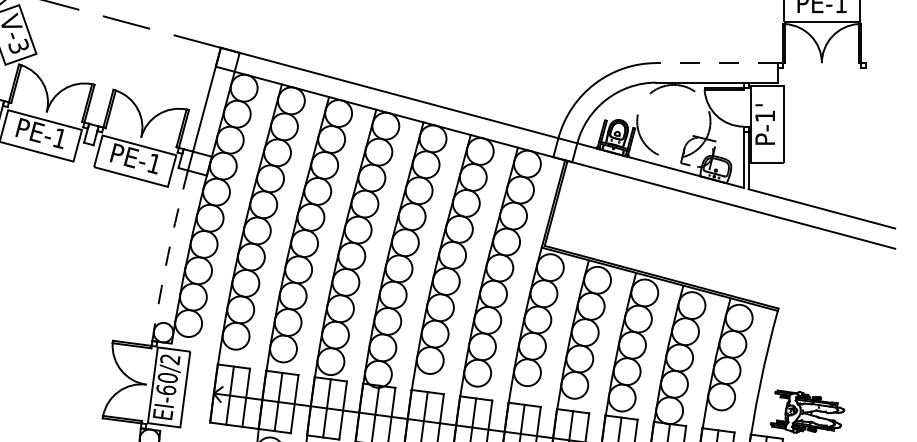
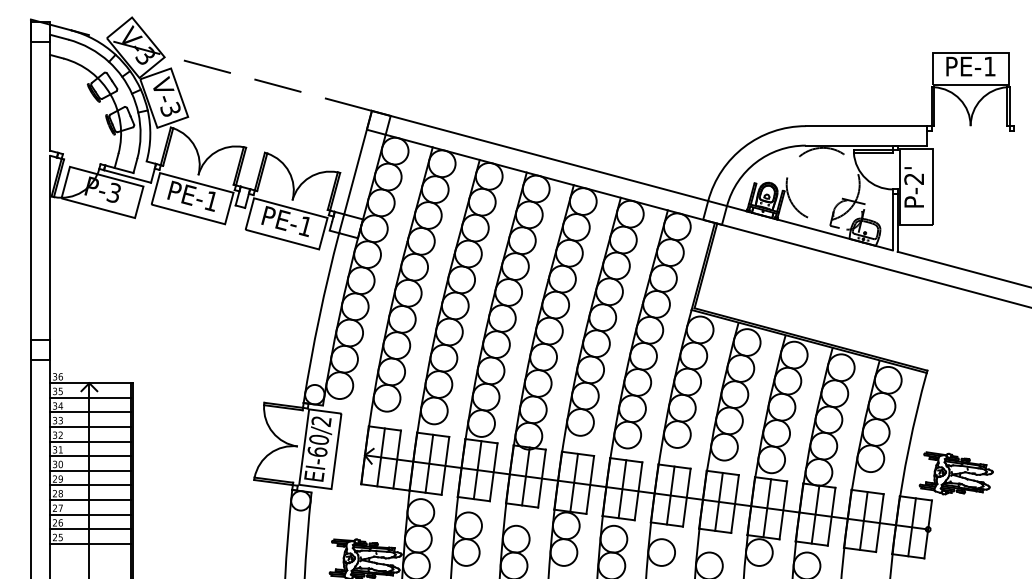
line: (717, 63) -> (866, 126), dashed -> solid
text: (764, 115) -> (913, 178), P-1' -> P-2'
arc: (168, 255) -> (319, 317), dashed -> solid

